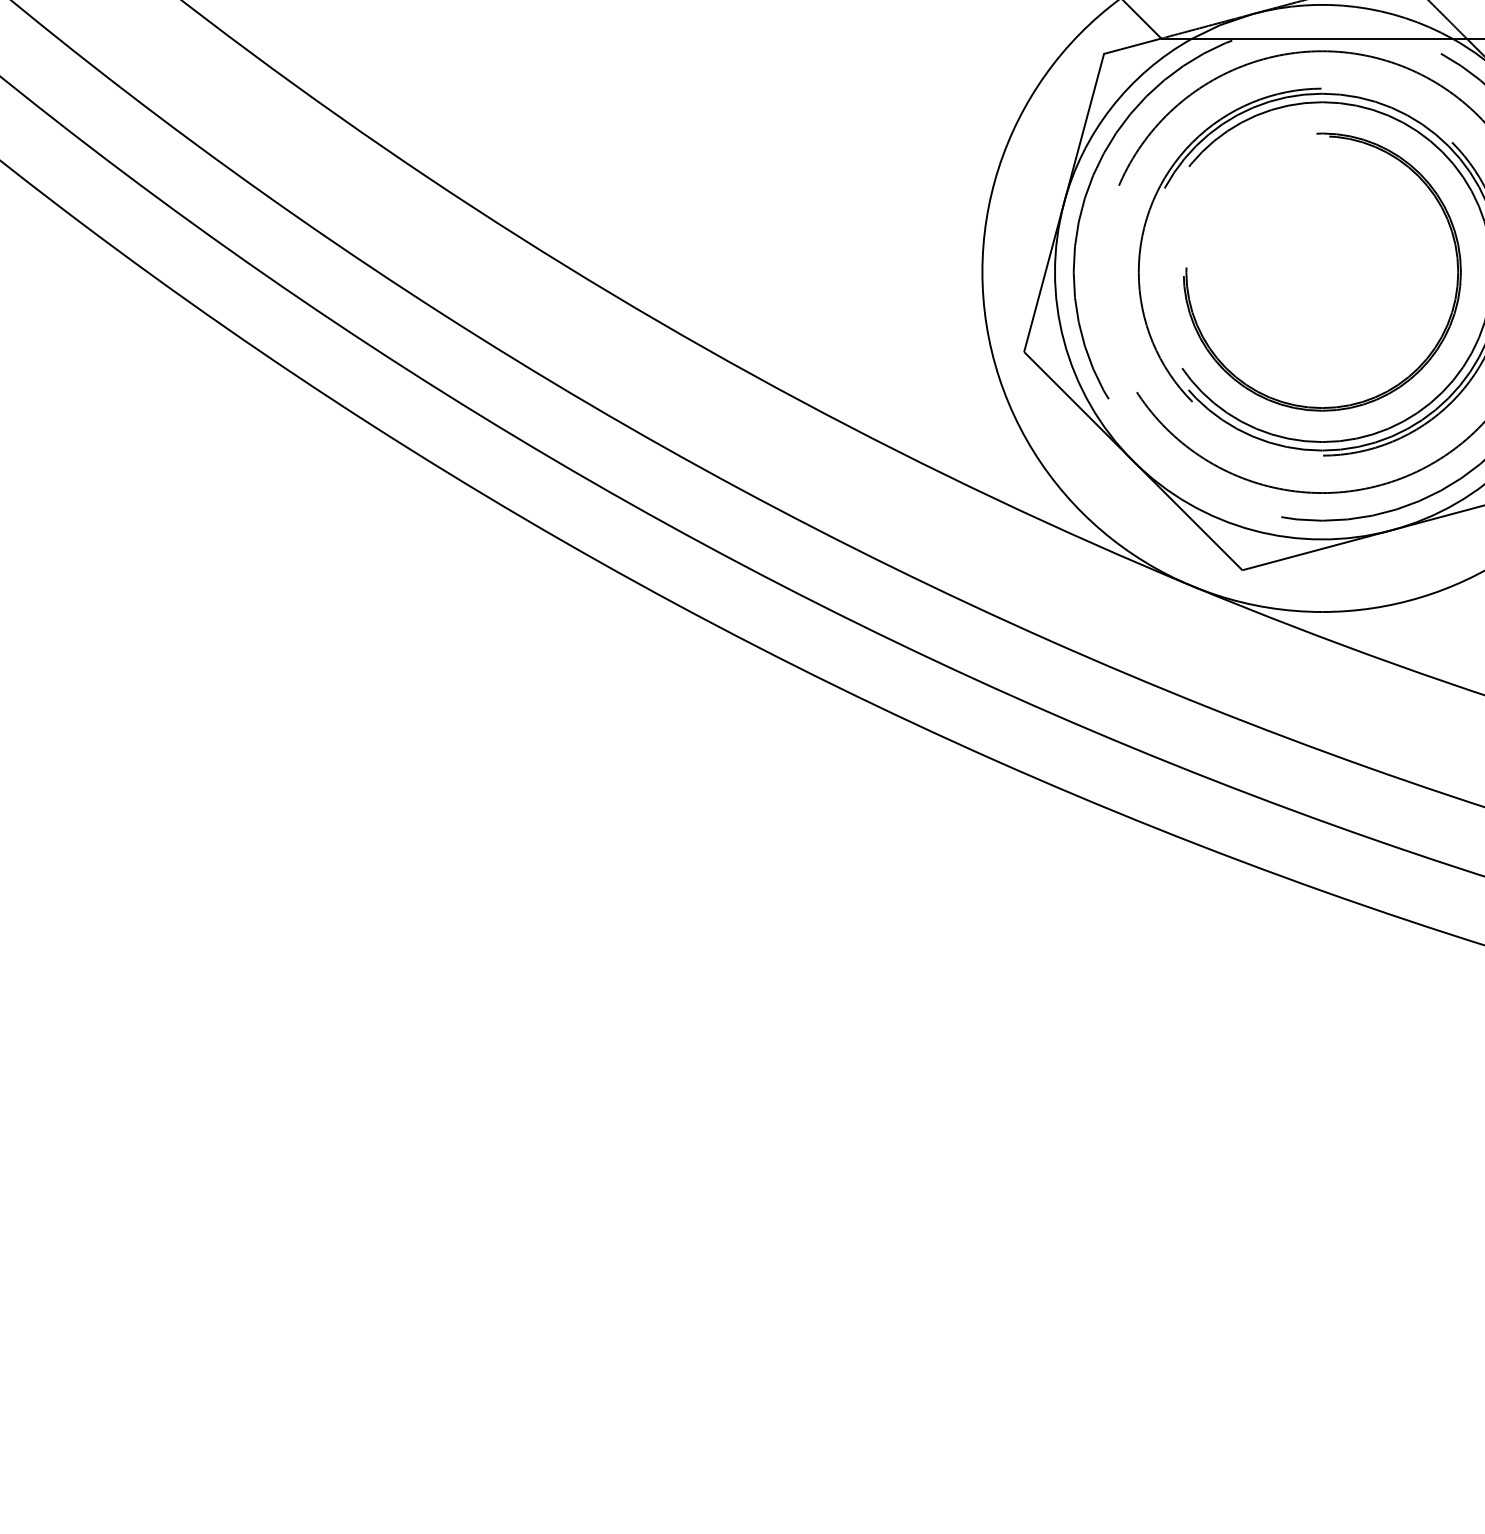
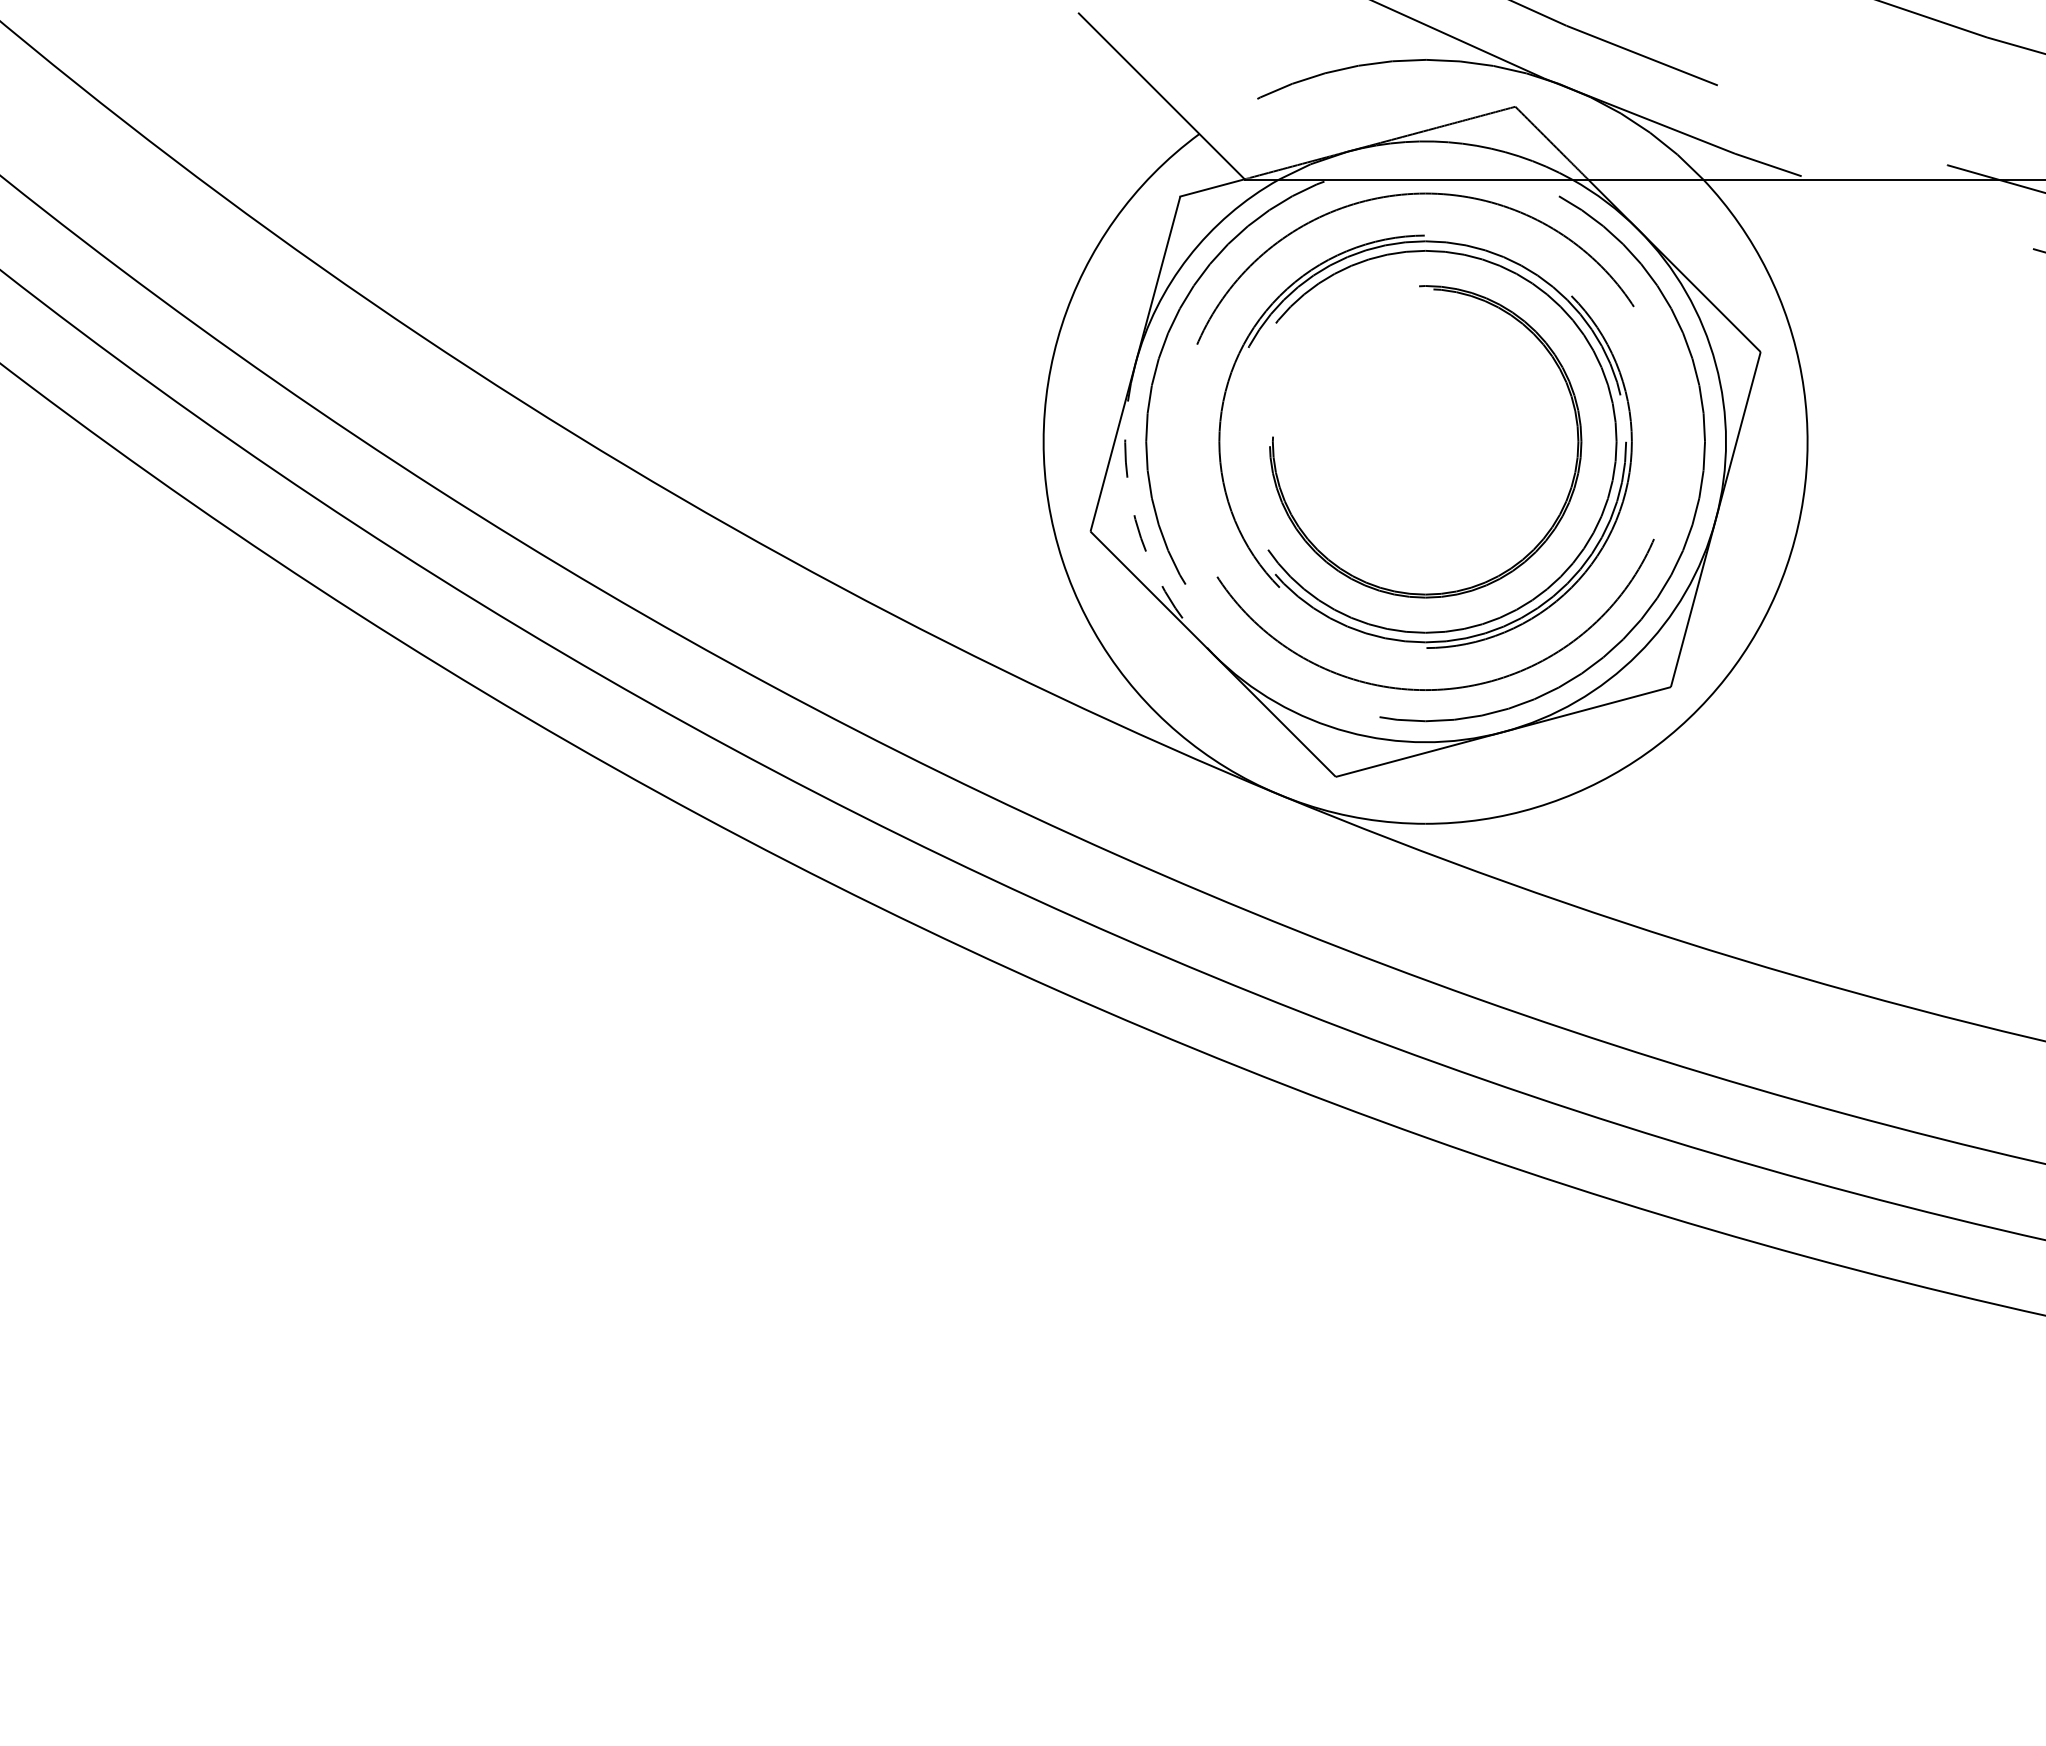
arc: (1064, 341) -> (1135, 519), solid -> dashed

